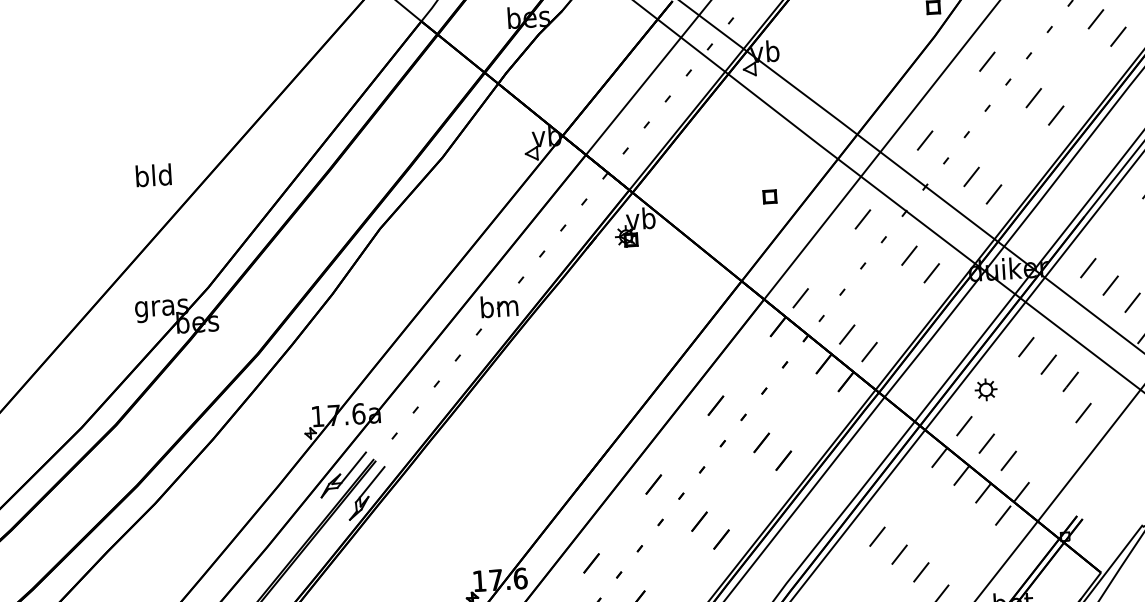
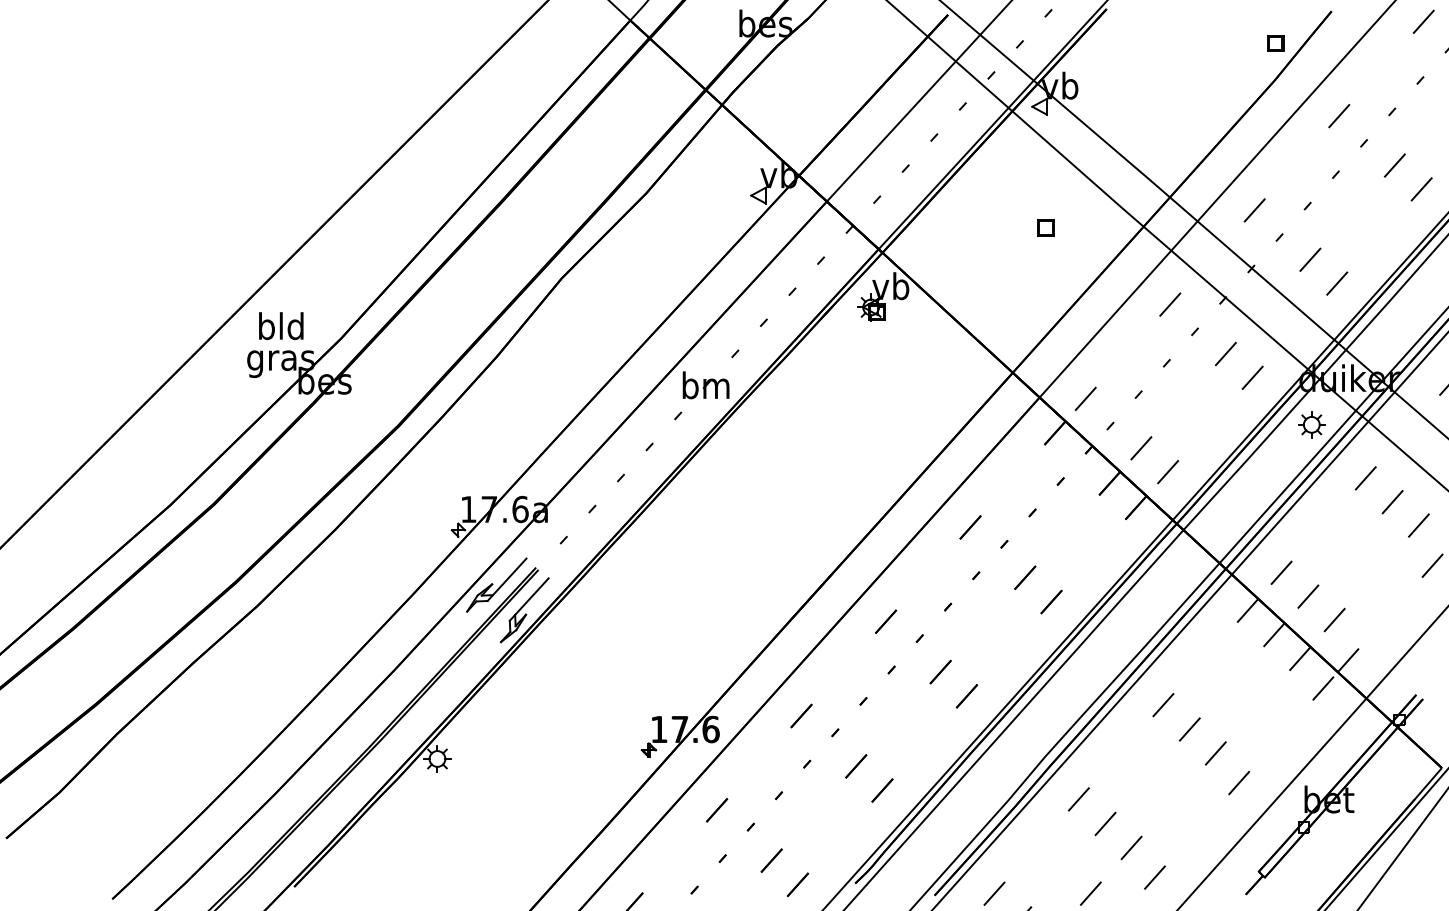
text: (153, 175) -> (281, 326), moved
part: (769, 196) -> (1045, 227), moved
part: (985, 389) -> (1311, 424), moved

